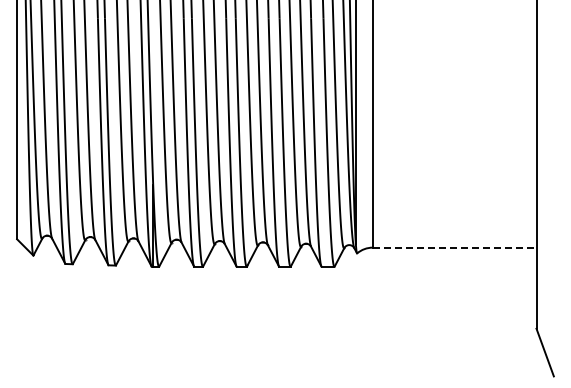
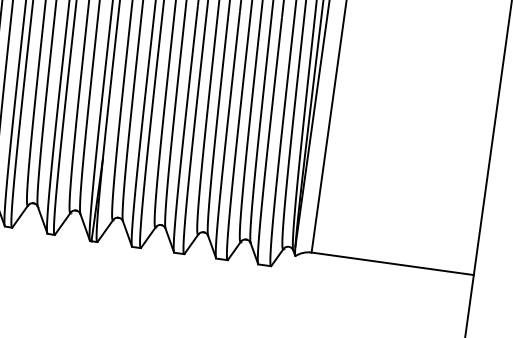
line: (454, 247) -> (392, 263), dashed -> solid

